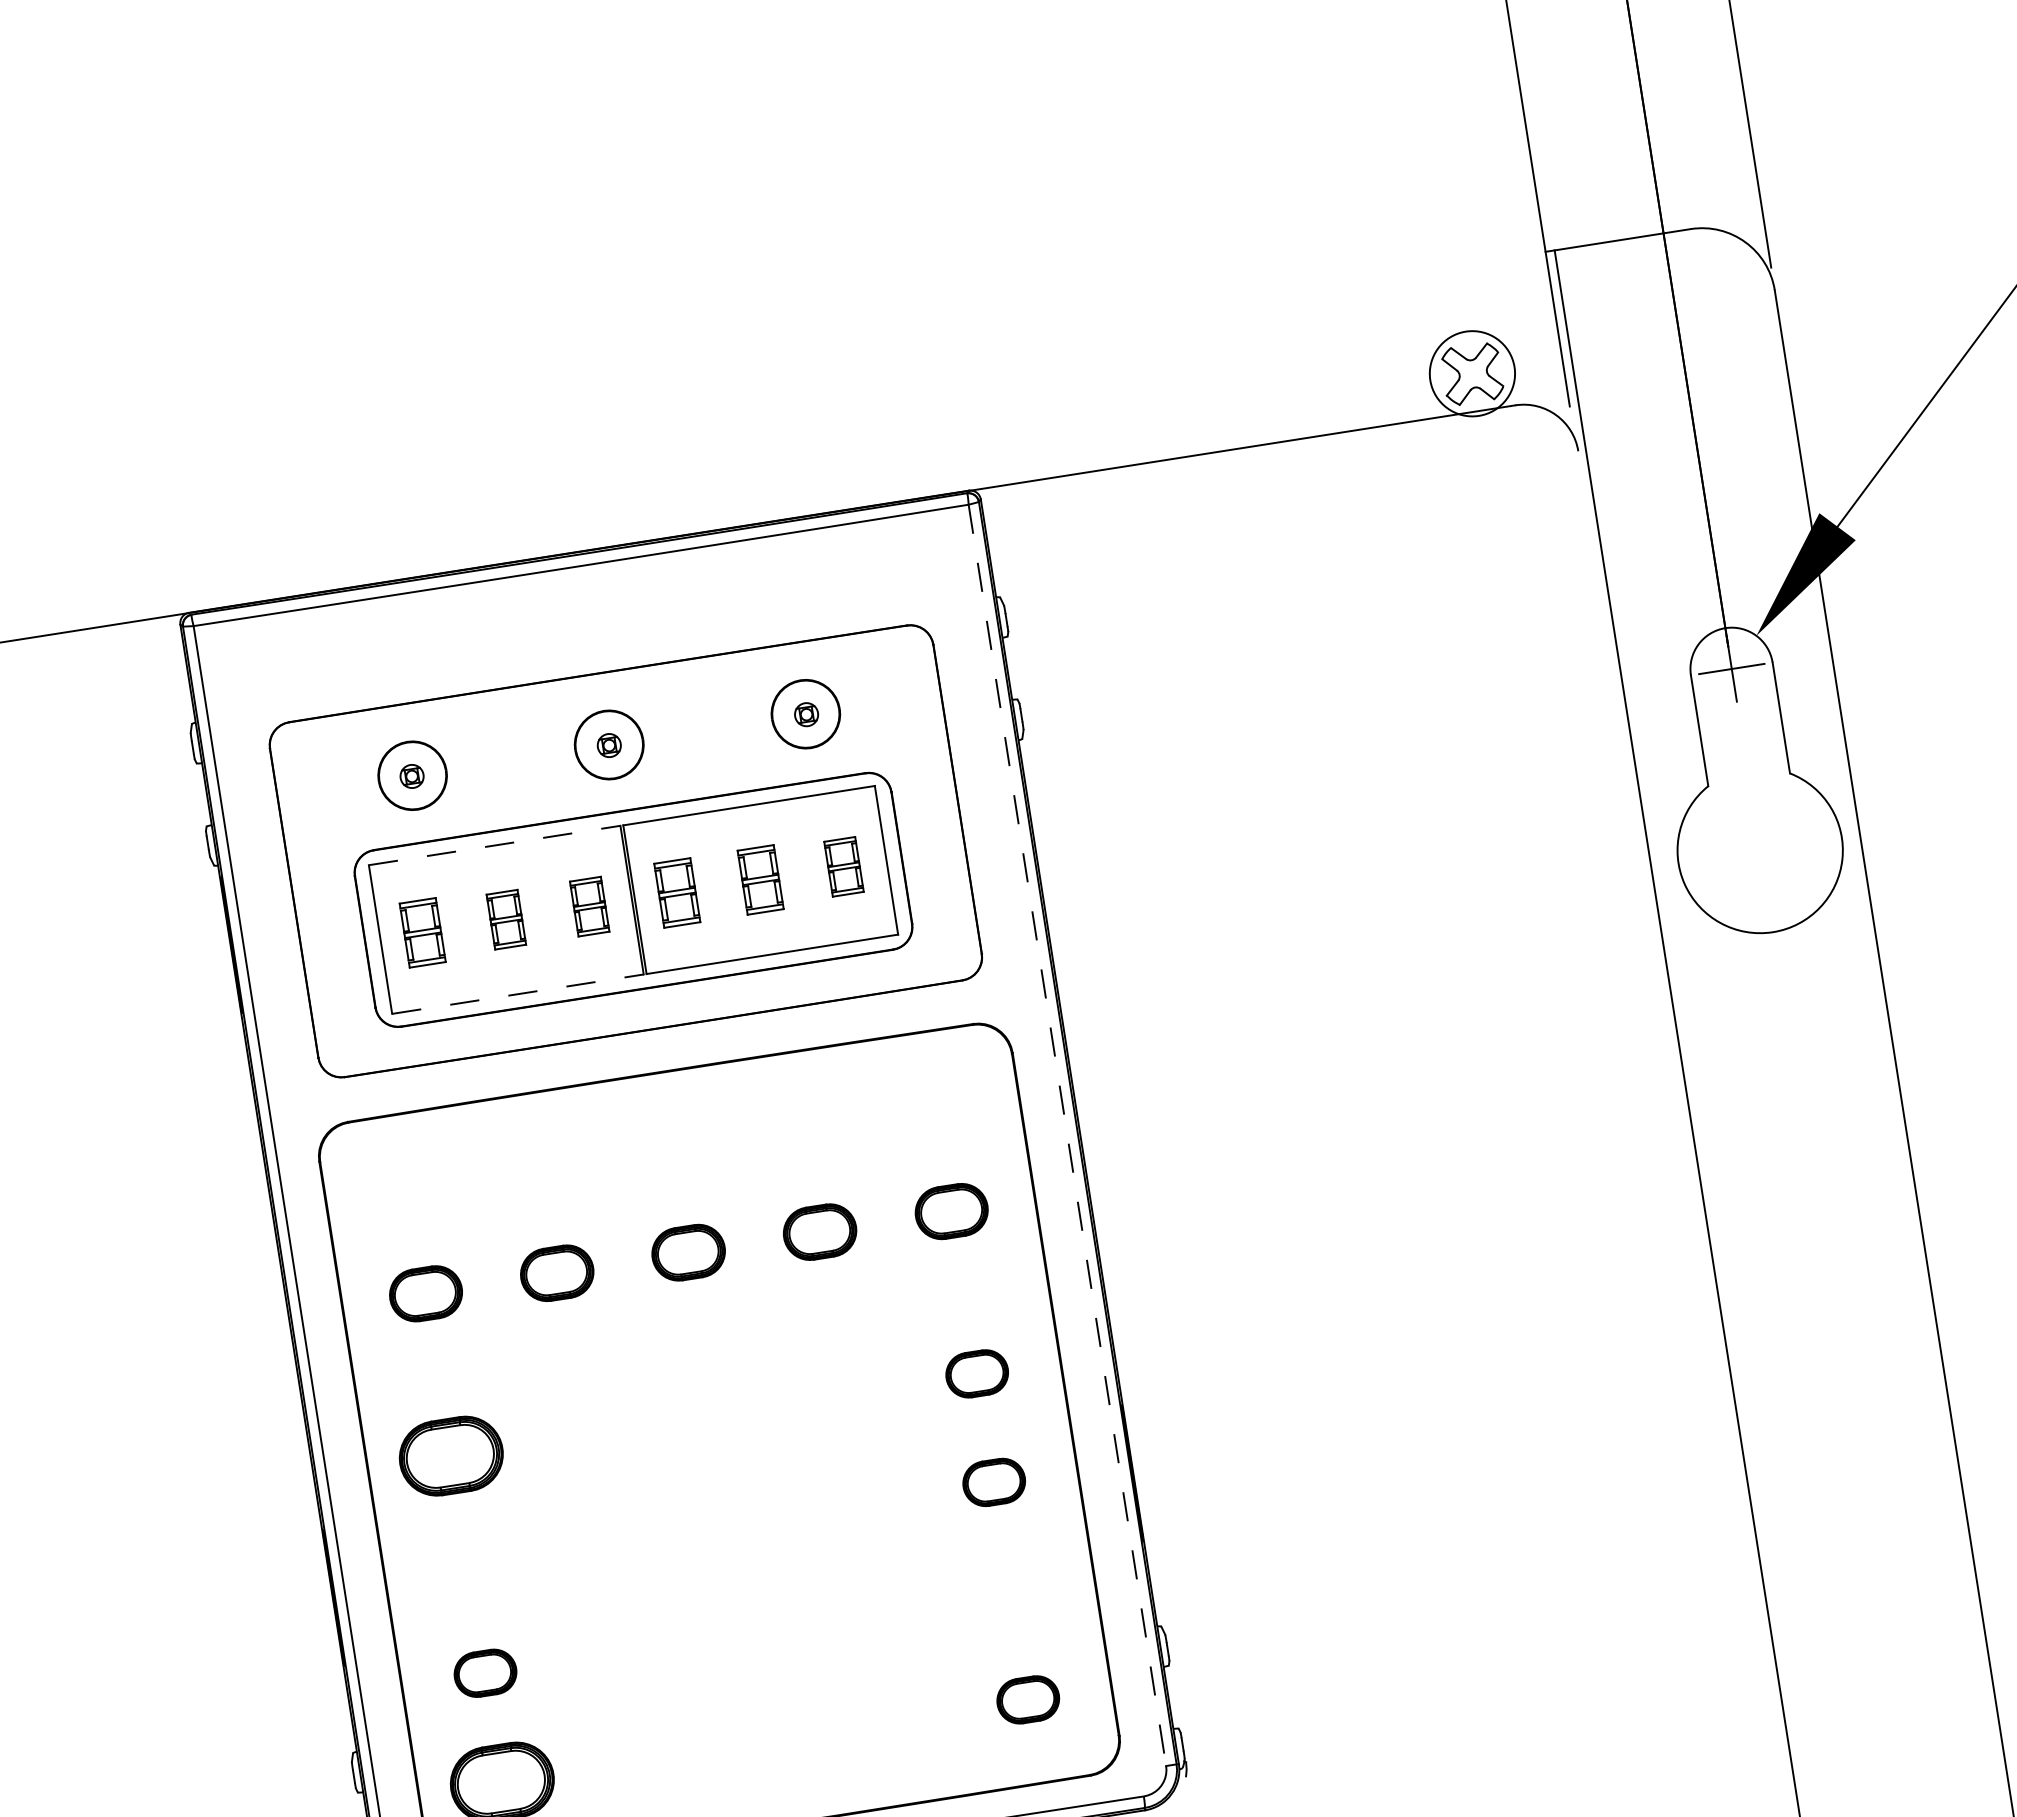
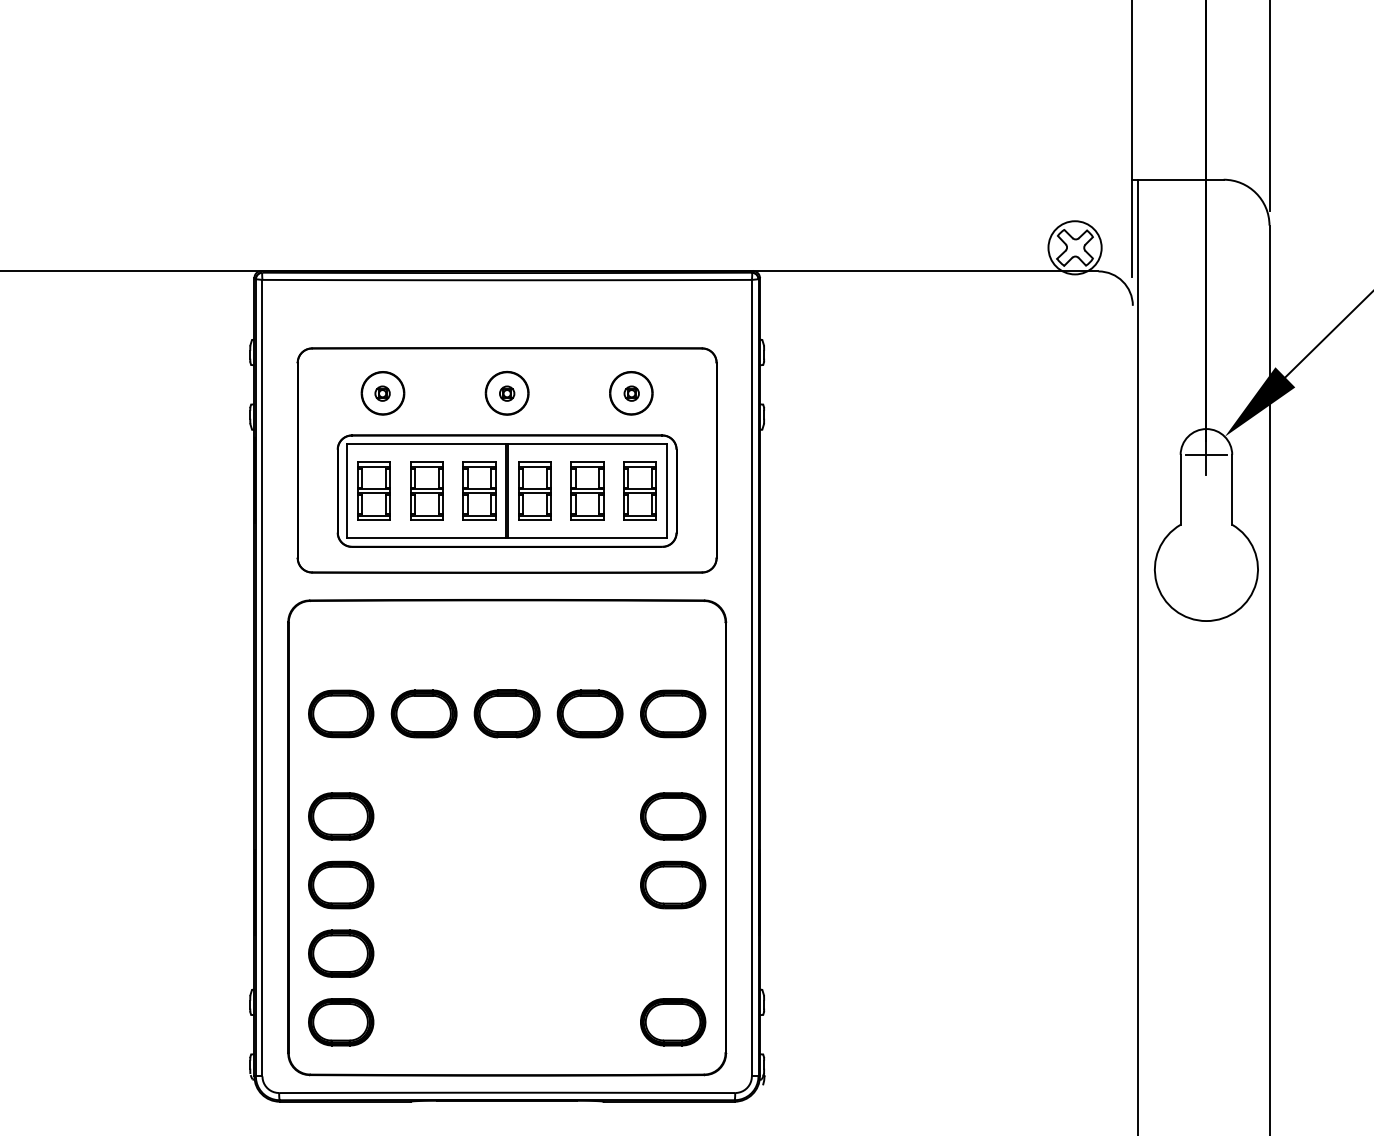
line: (495, 845) -> (427, 444), dashed -> solid
part: (842, 866) -> (639, 490), size x1.67
part: (760, 878) -> (587, 490), size x1.43
part: (676, 892) -> (534, 490), size x1.43
part: (589, 905) -> (479, 490), size x1.67
part: (505, 918) -> (426, 490), size x1.67
part: (421, 932) -> (373, 490), size x1.43
line: (519, 994) -> (427, 538), dashed -> solid
line: (1066, 1135) -> (751, 678), dashed -> solid
part: (952, 1210) -> (673, 713), size x1.43
part: (818, 1231) -> (589, 713), size x1.43
part: (687, 1252) -> (506, 713), size x1.43
part: (556, 1272) -> (423, 713), size x1.43
part: (426, 1293) -> (341, 713), size x1.43
part: (977, 1373) -> (673, 816), size x1.67
part: (994, 1481) -> (673, 884), size x1.67
part: (468, 1563) -> (341, 884), added
part: (485, 1673) -> (341, 953), size x1.67
part: (1028, 1700) -> (673, 1022), size x1.67

